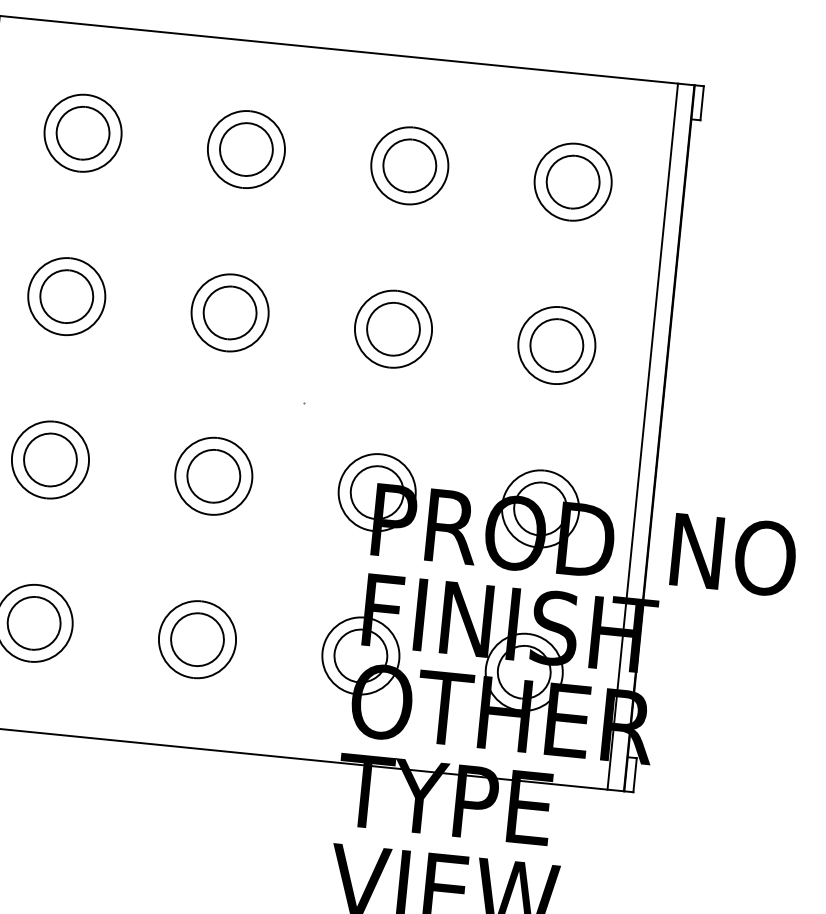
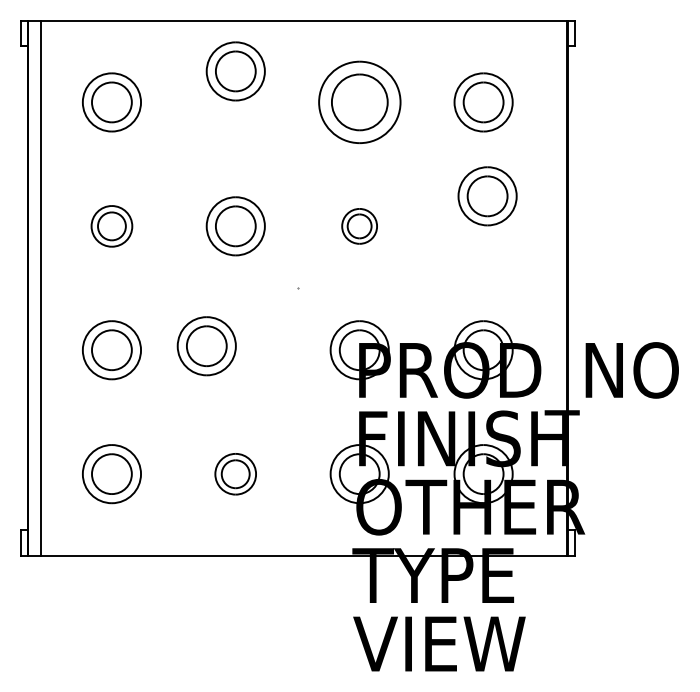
part: (246, 149) -> (235, 71), moved
part: (409, 165) -> (359, 102), size x1.4
part: (66, 296) -> (111, 226), size x0.7
part: (393, 329) -> (359, 226), size x0.6
part: (556, 345) -> (487, 196), moved
line: (642, 436) -> (554, 288), removed
part: (213, 476) -> (206, 346), moved
part: (197, 640) -> (235, 474), size x0.7

